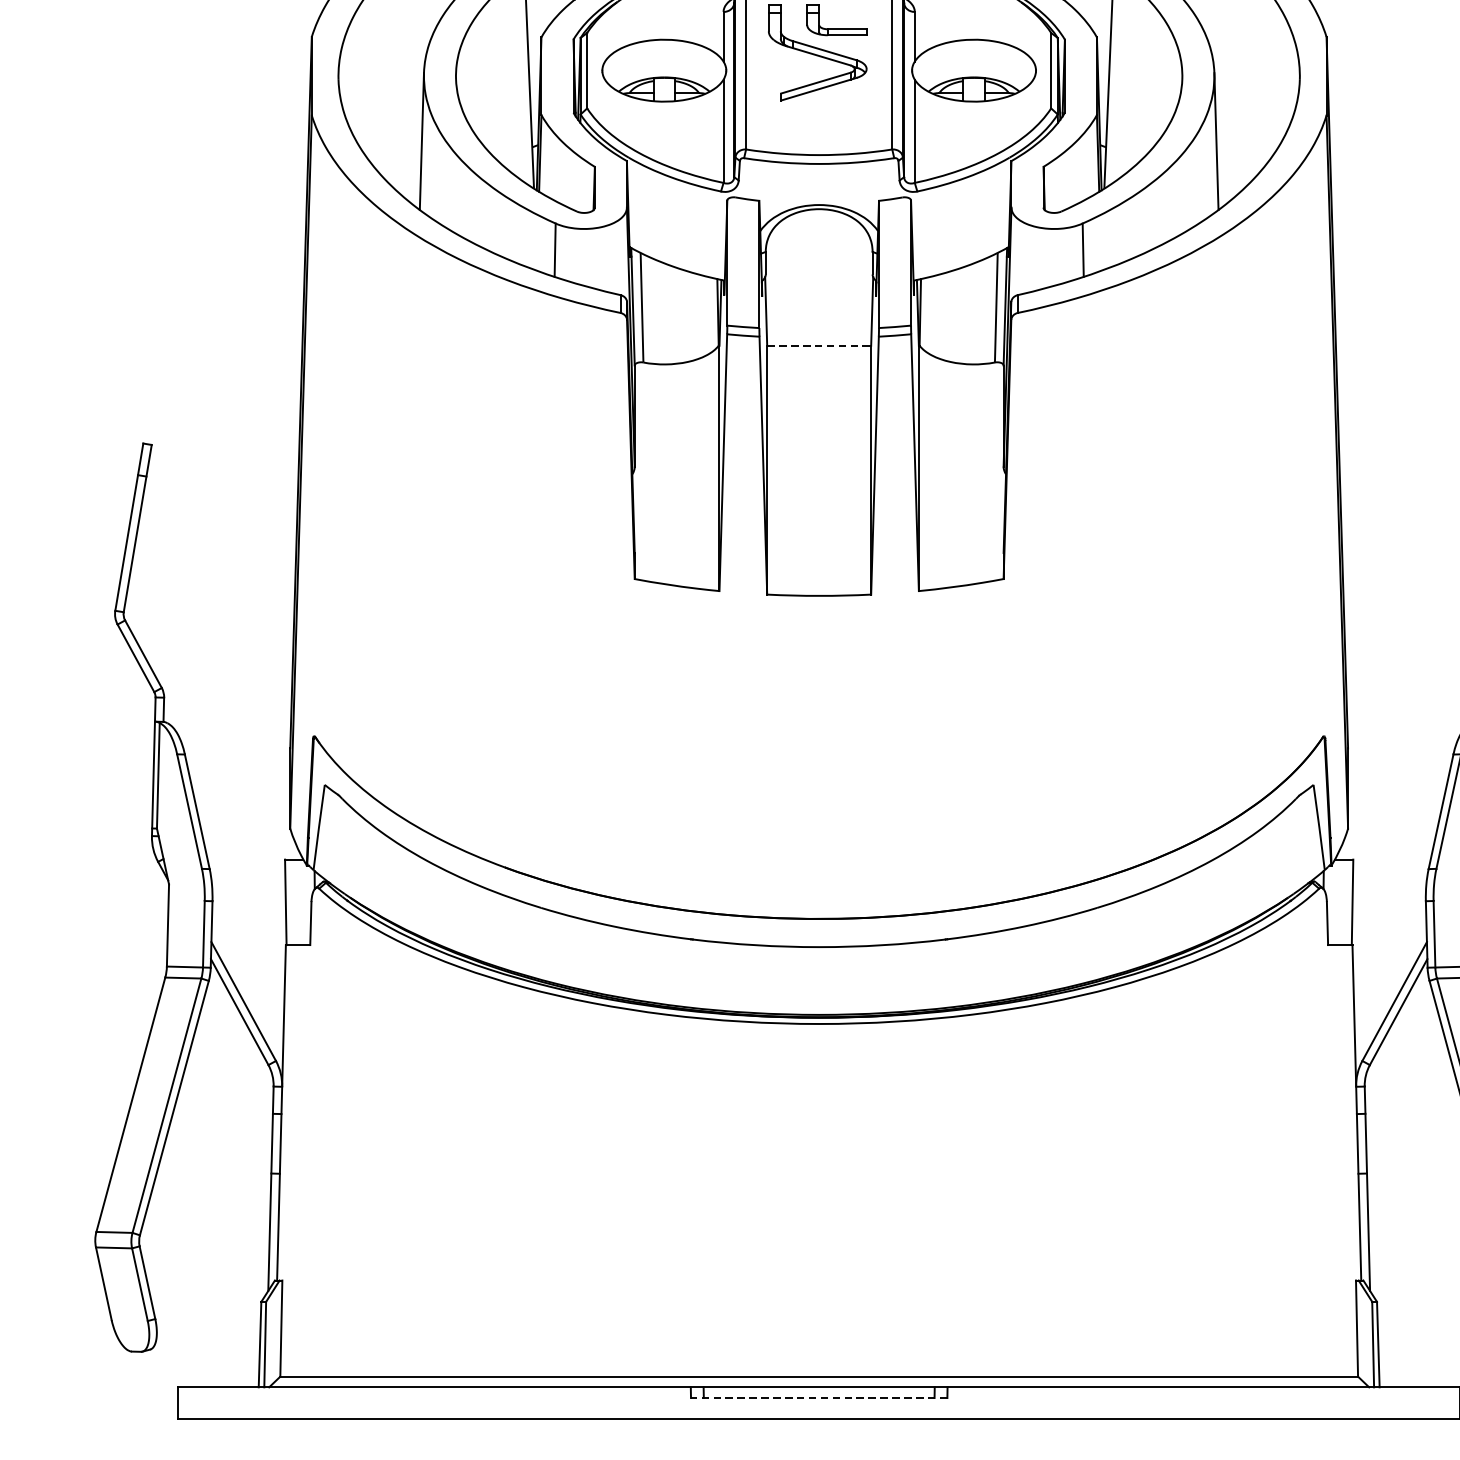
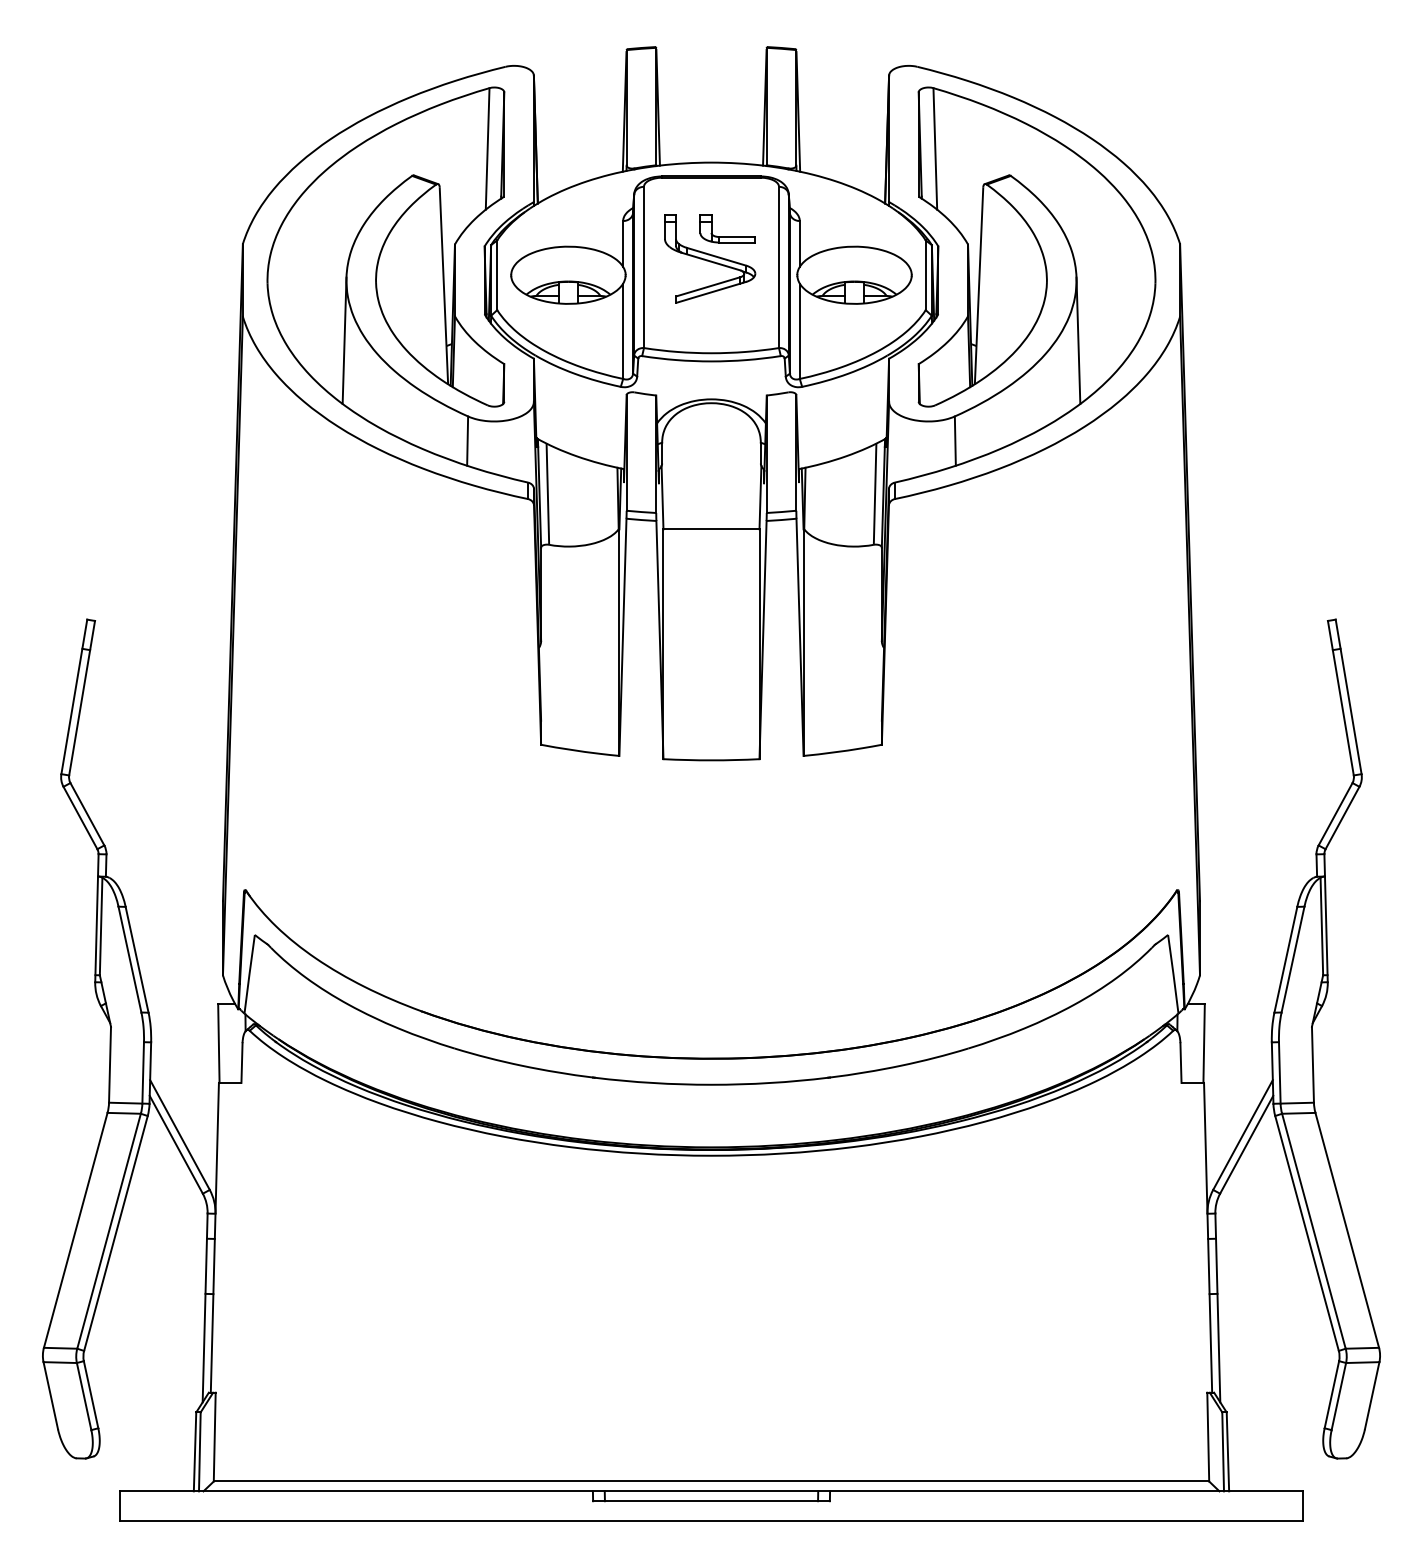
line: (819, 345) -> (711, 529), dashed -> solid
line: (819, 1398) -> (711, 1501), dashed -> solid

